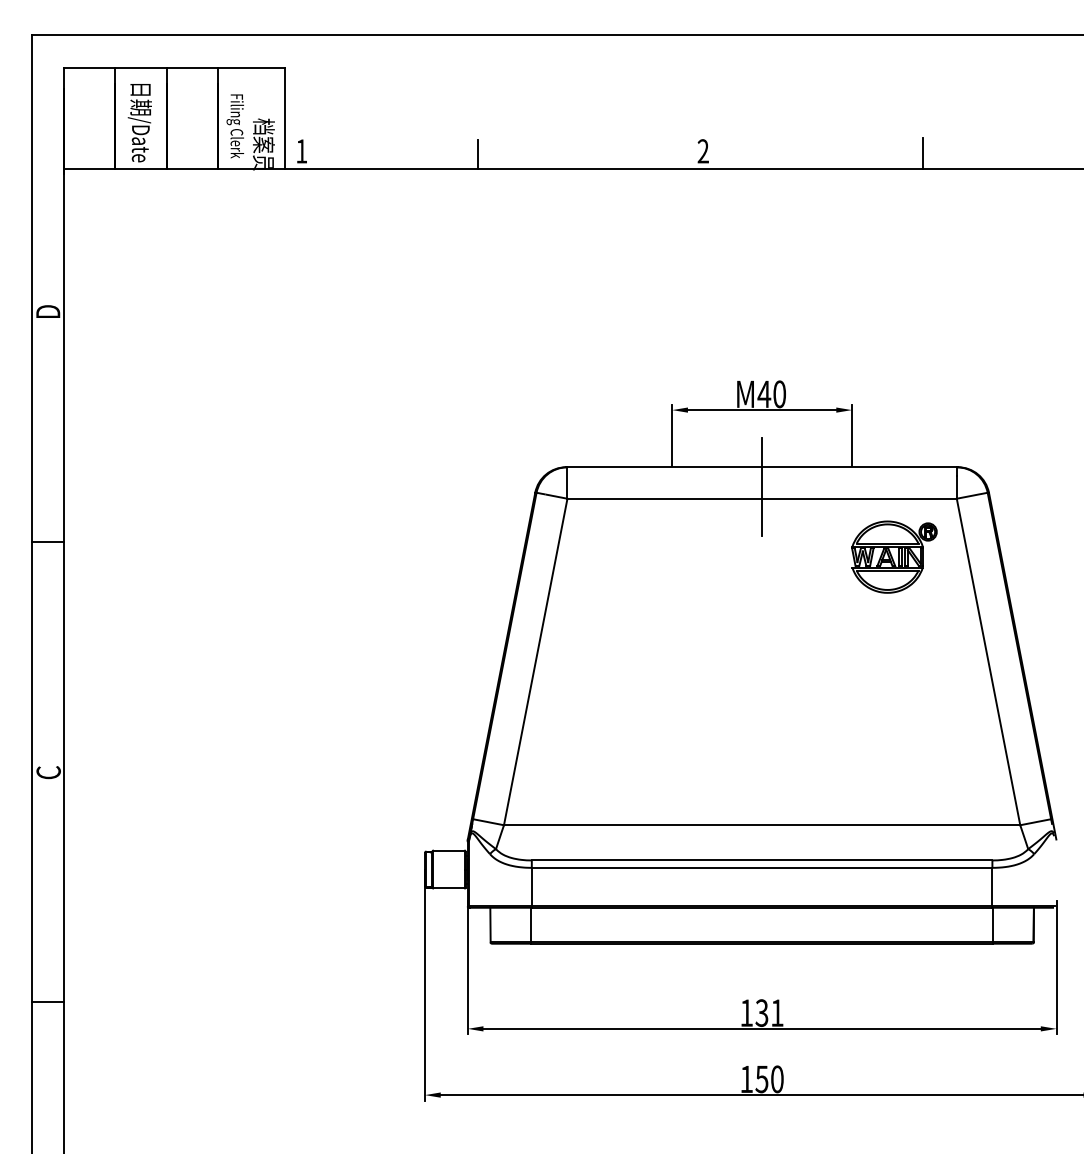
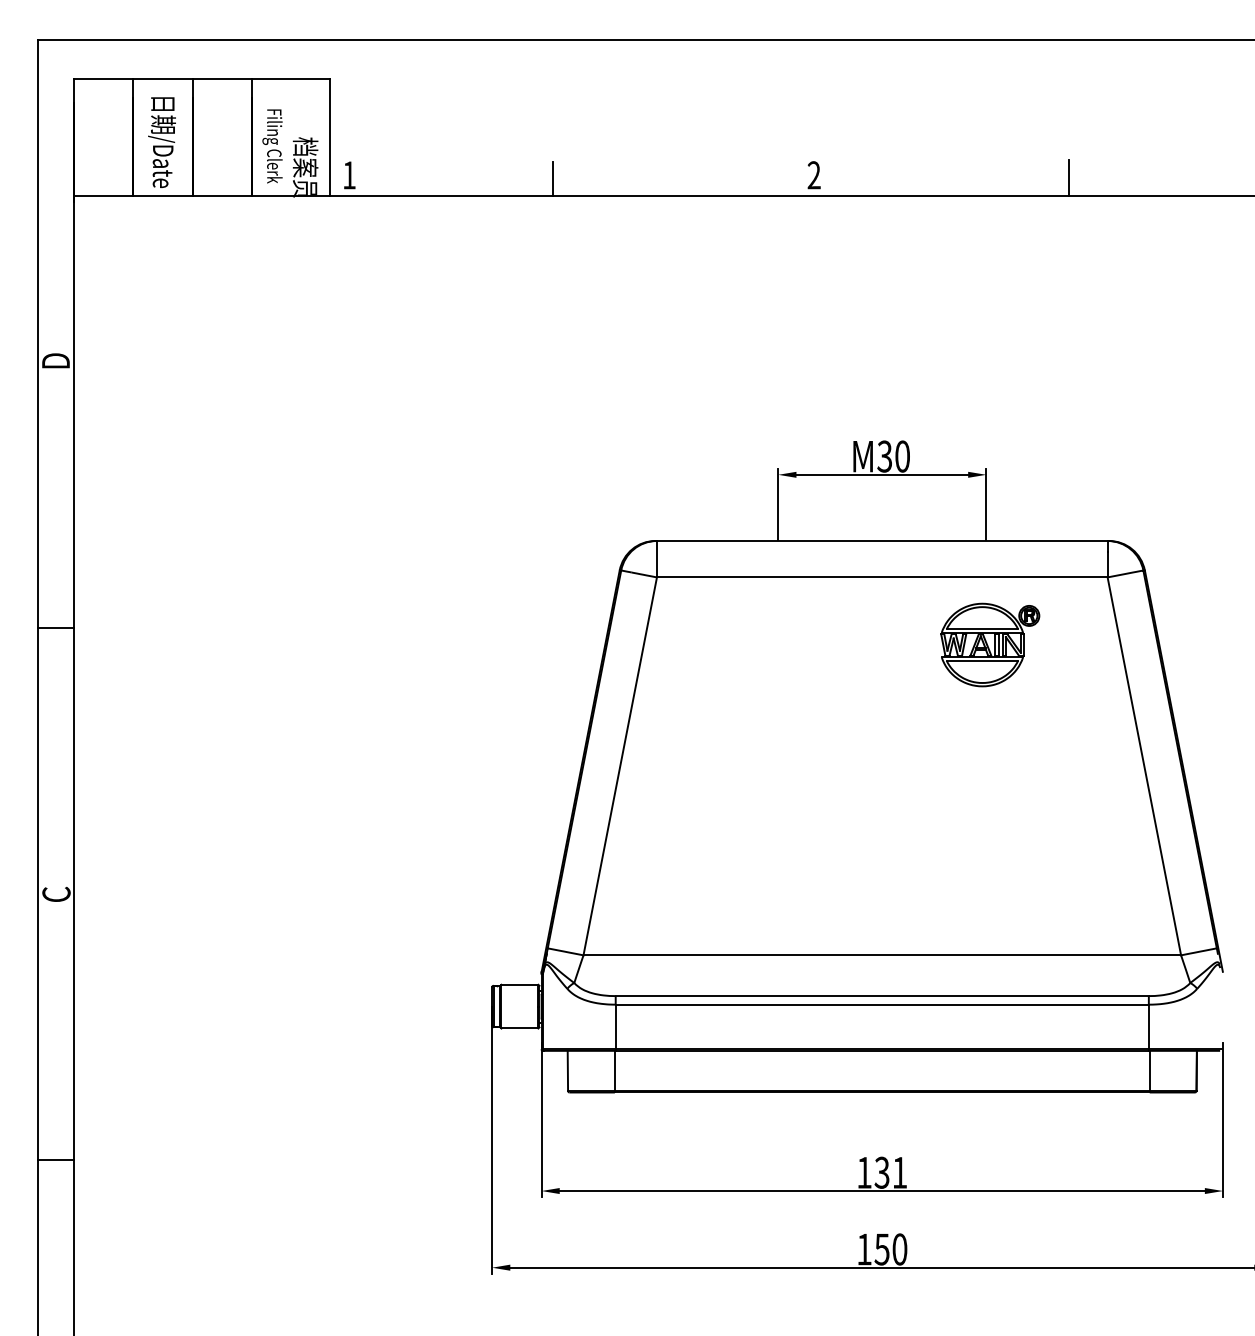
text: (764, 394) -> (885, 456), M40 -> M30
line: (762, 487) -> (882, 564), removed
part: (894, 556) -> (990, 644), moved

